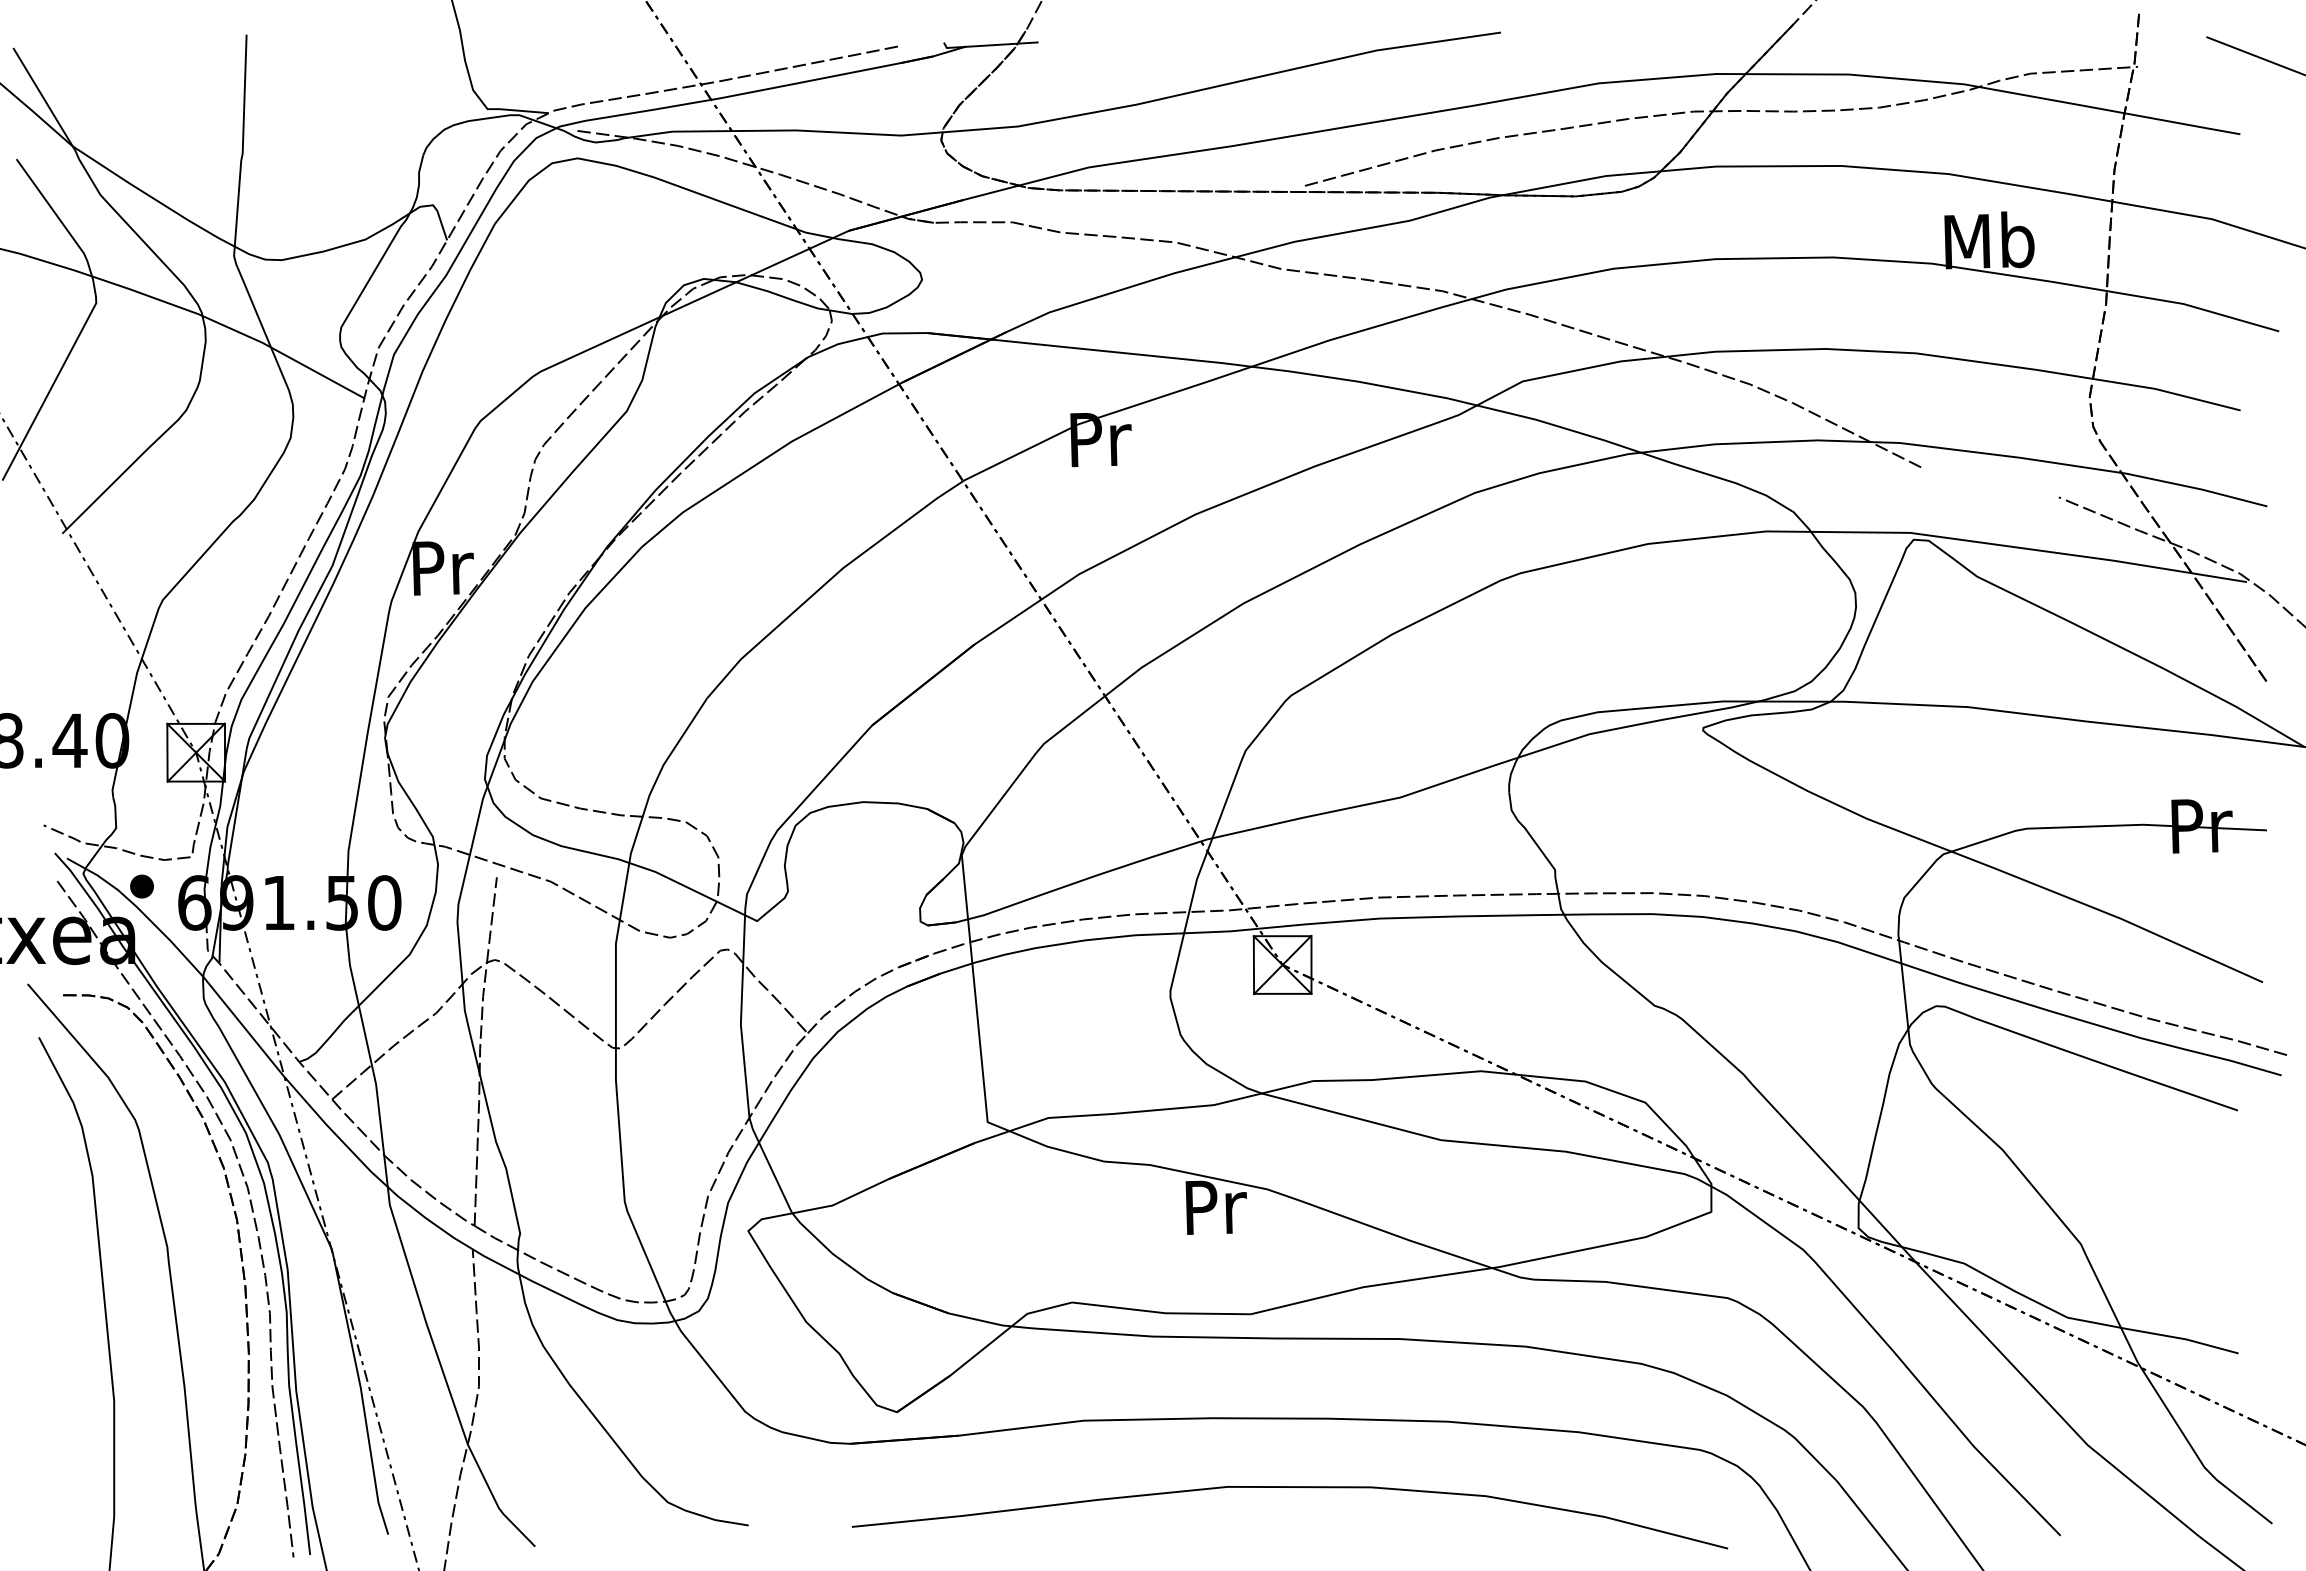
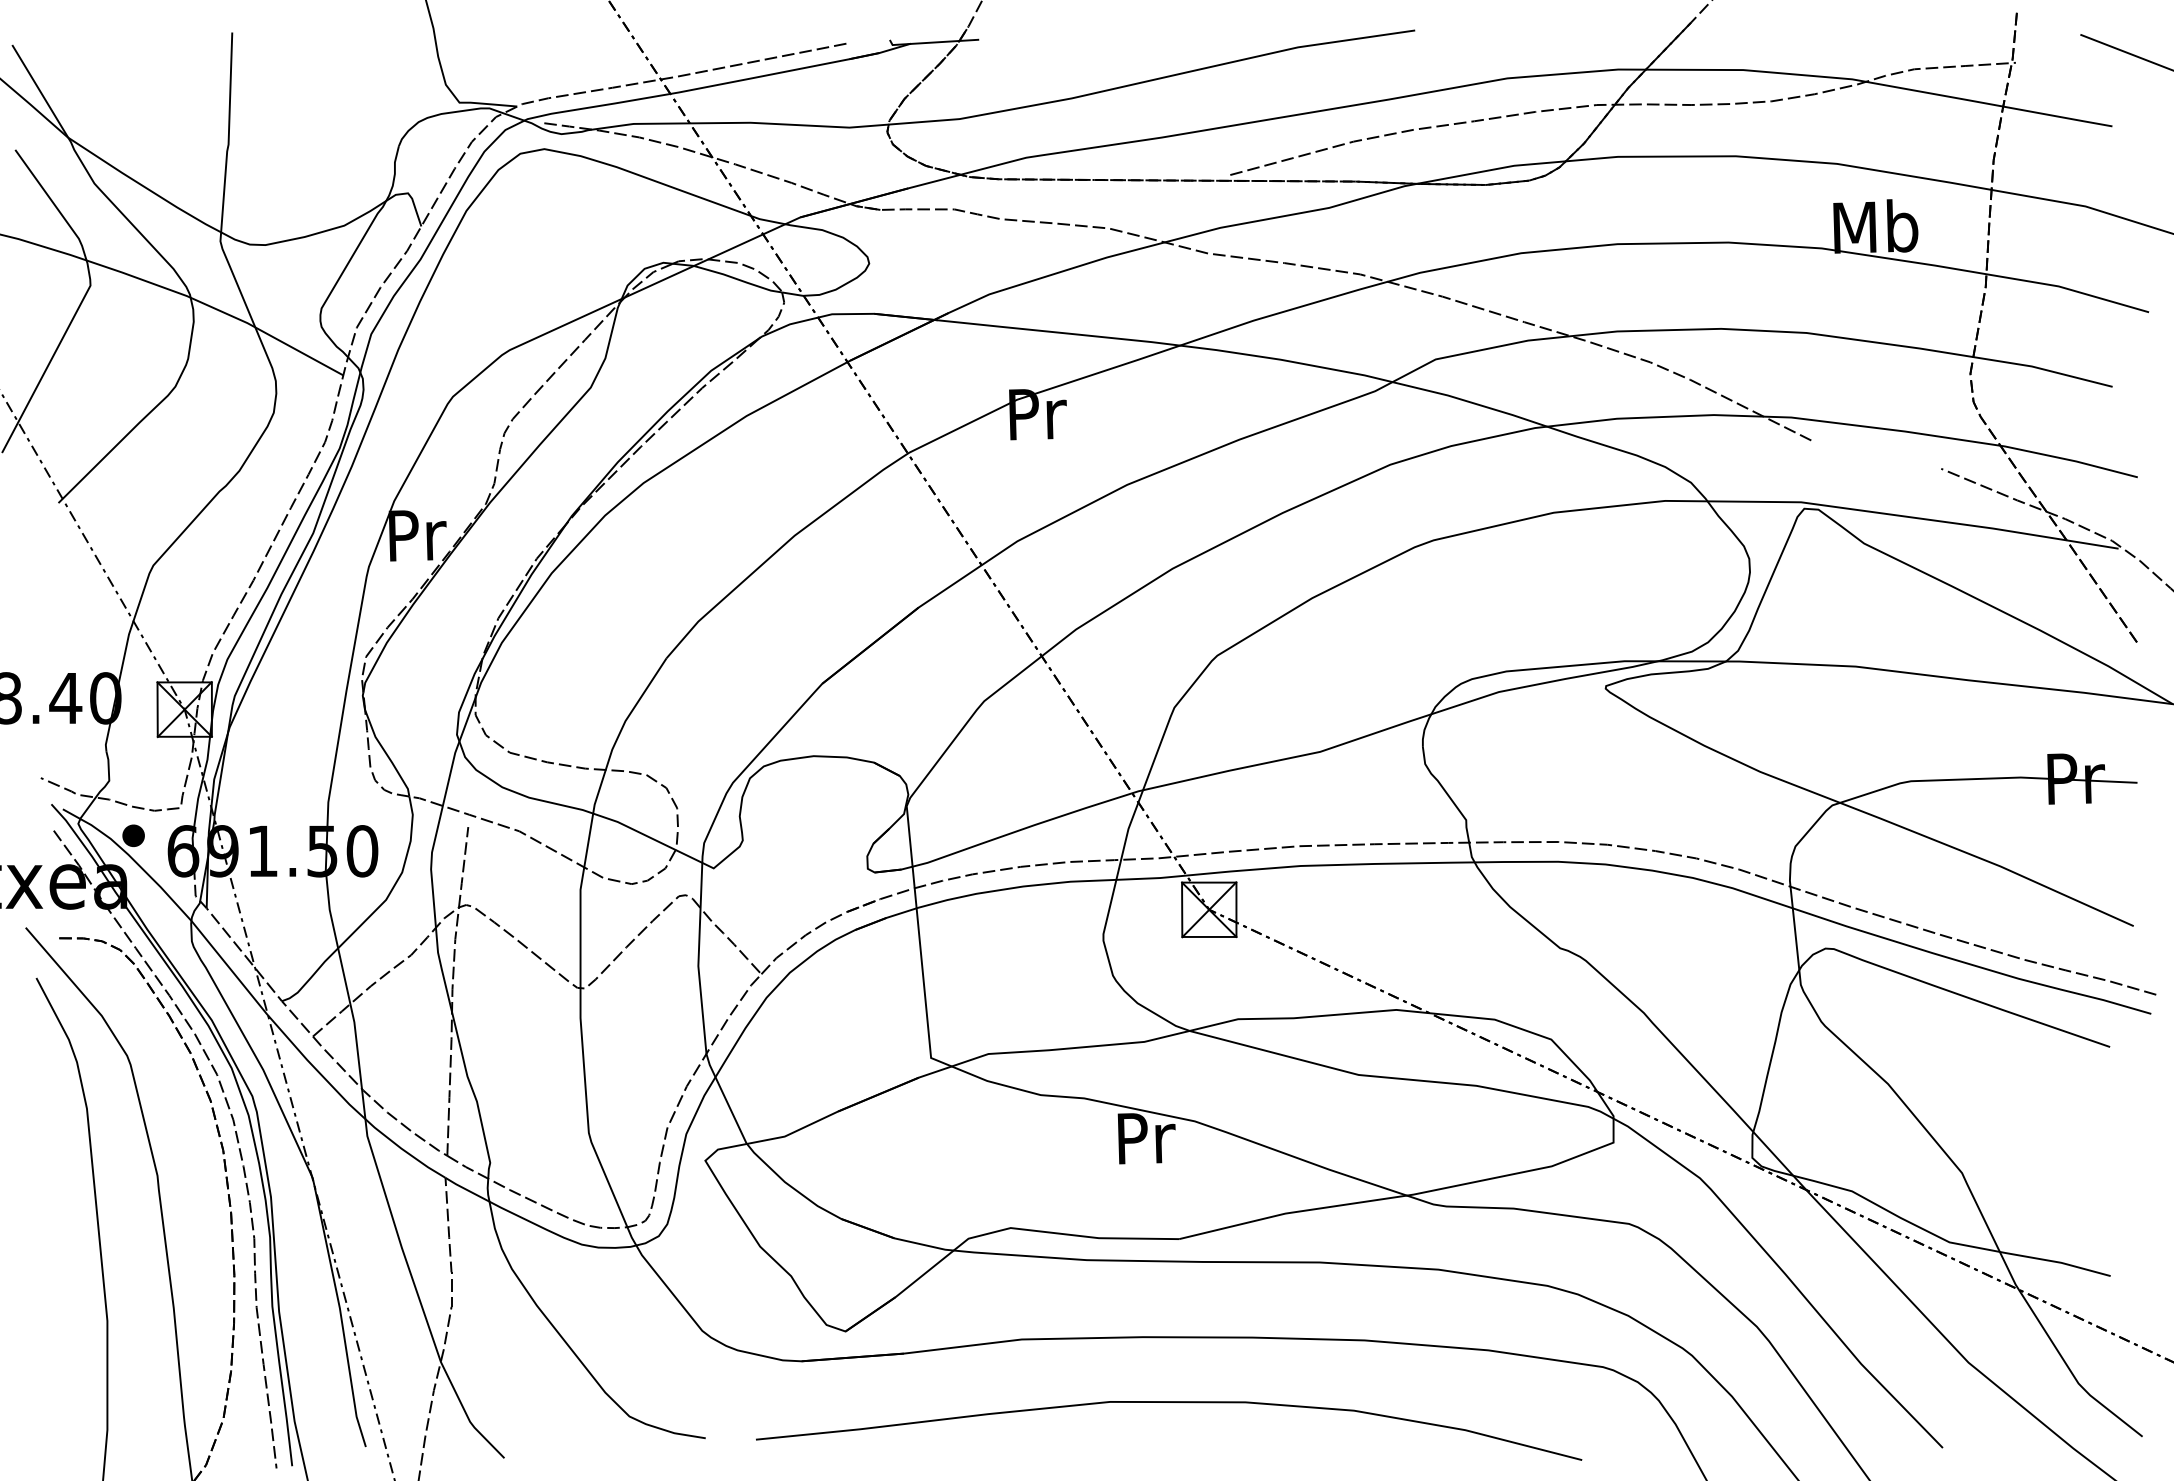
curve: (1290, 1487) -> (1169, 1402), moved

